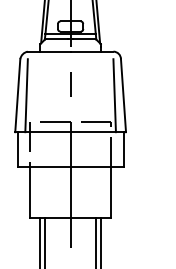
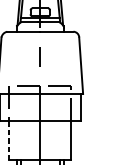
line: (26, 95) -> (6, 65), removed
line: (114, 95) -> (74, 65), removed
line: (30, 193) -> (9, 141), solid -> dashed

